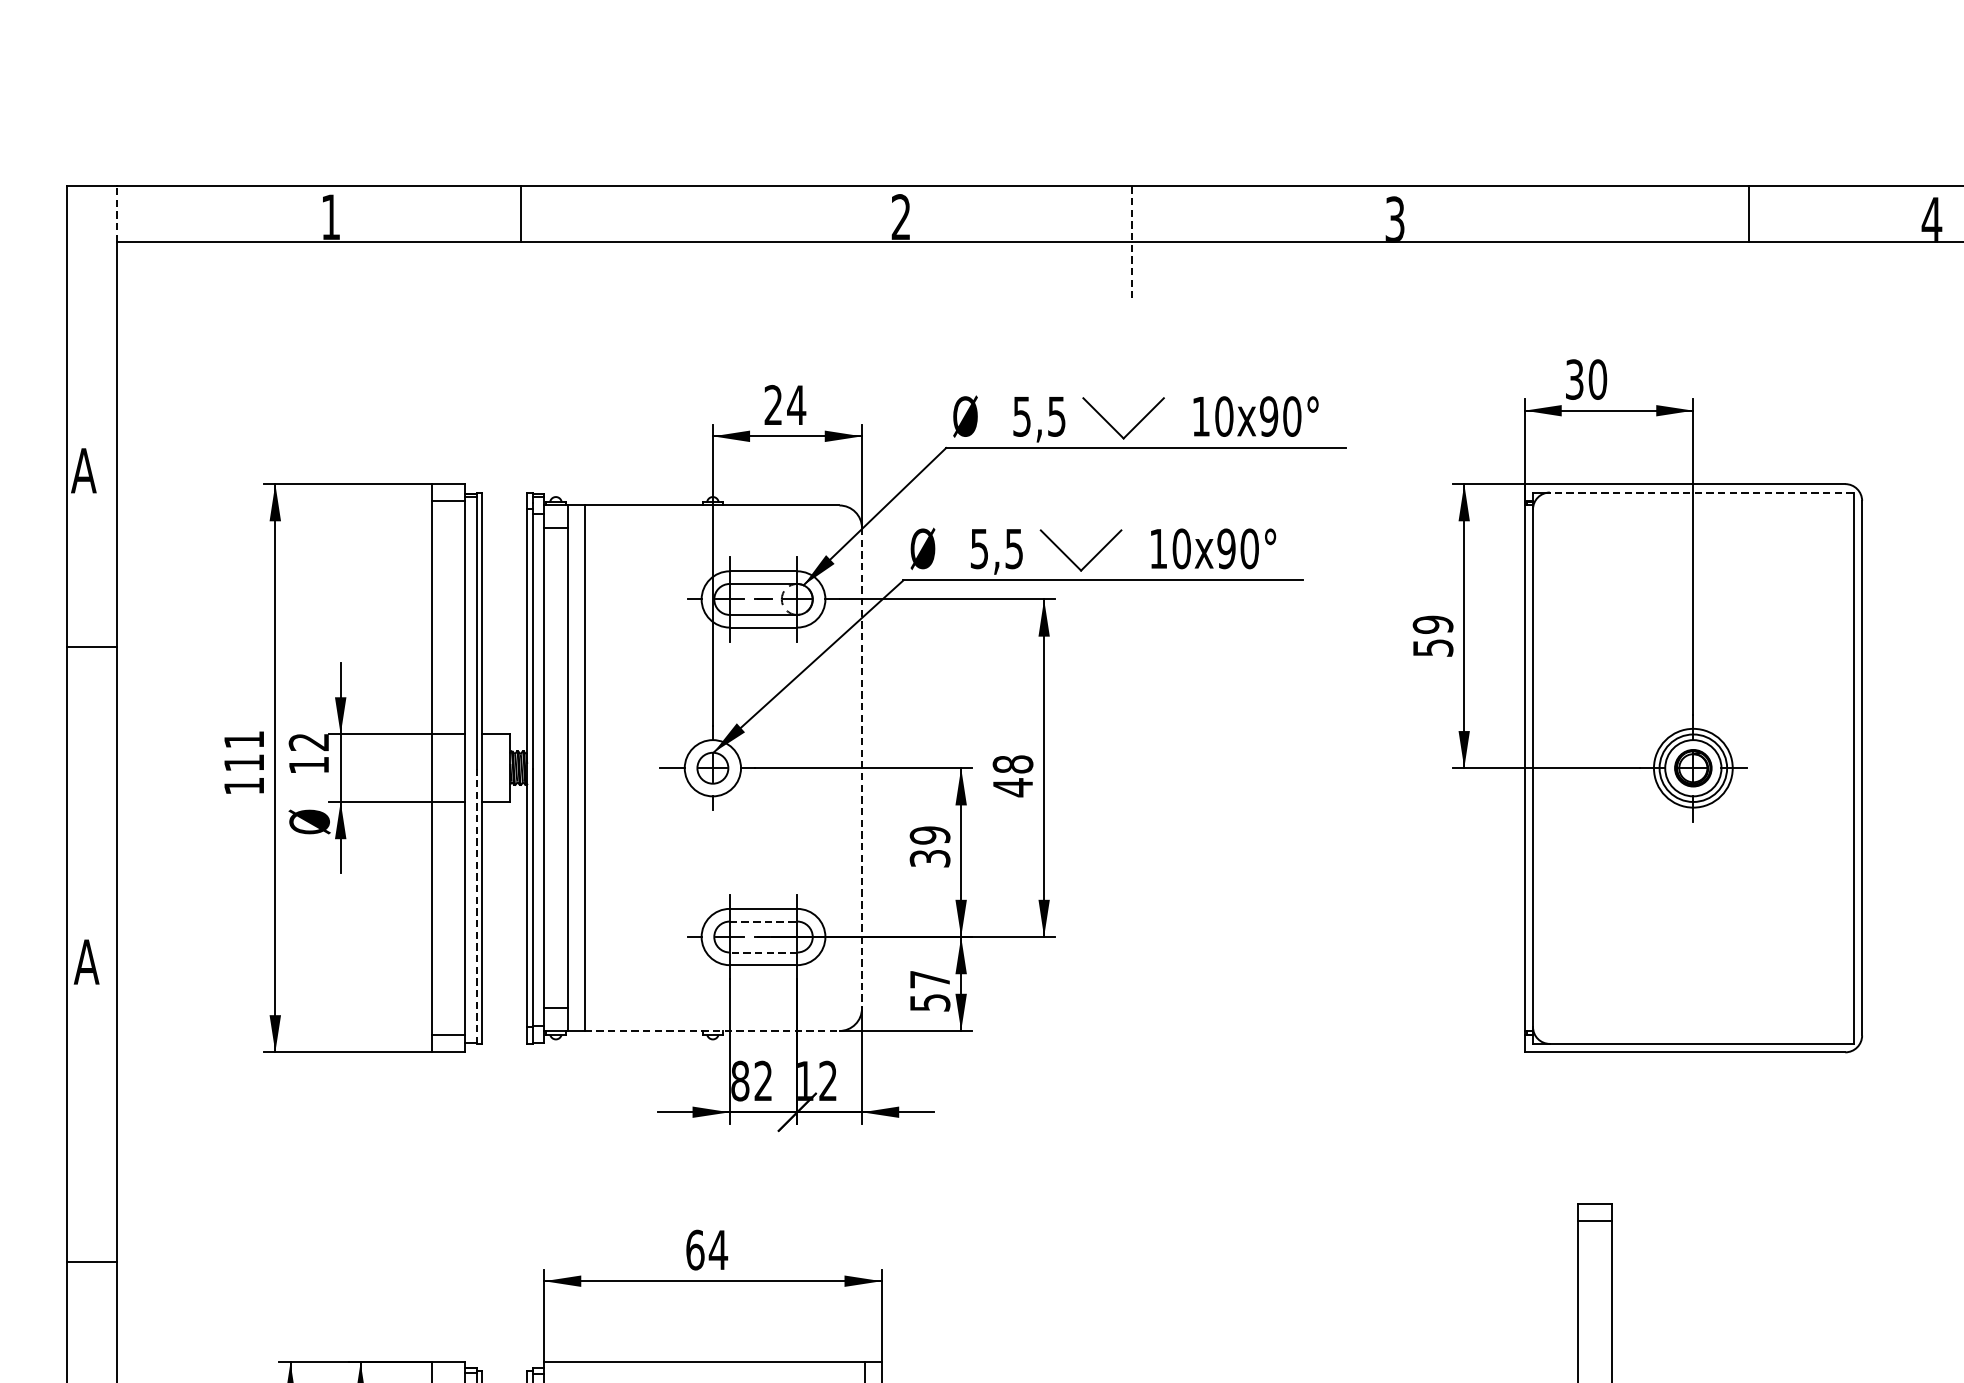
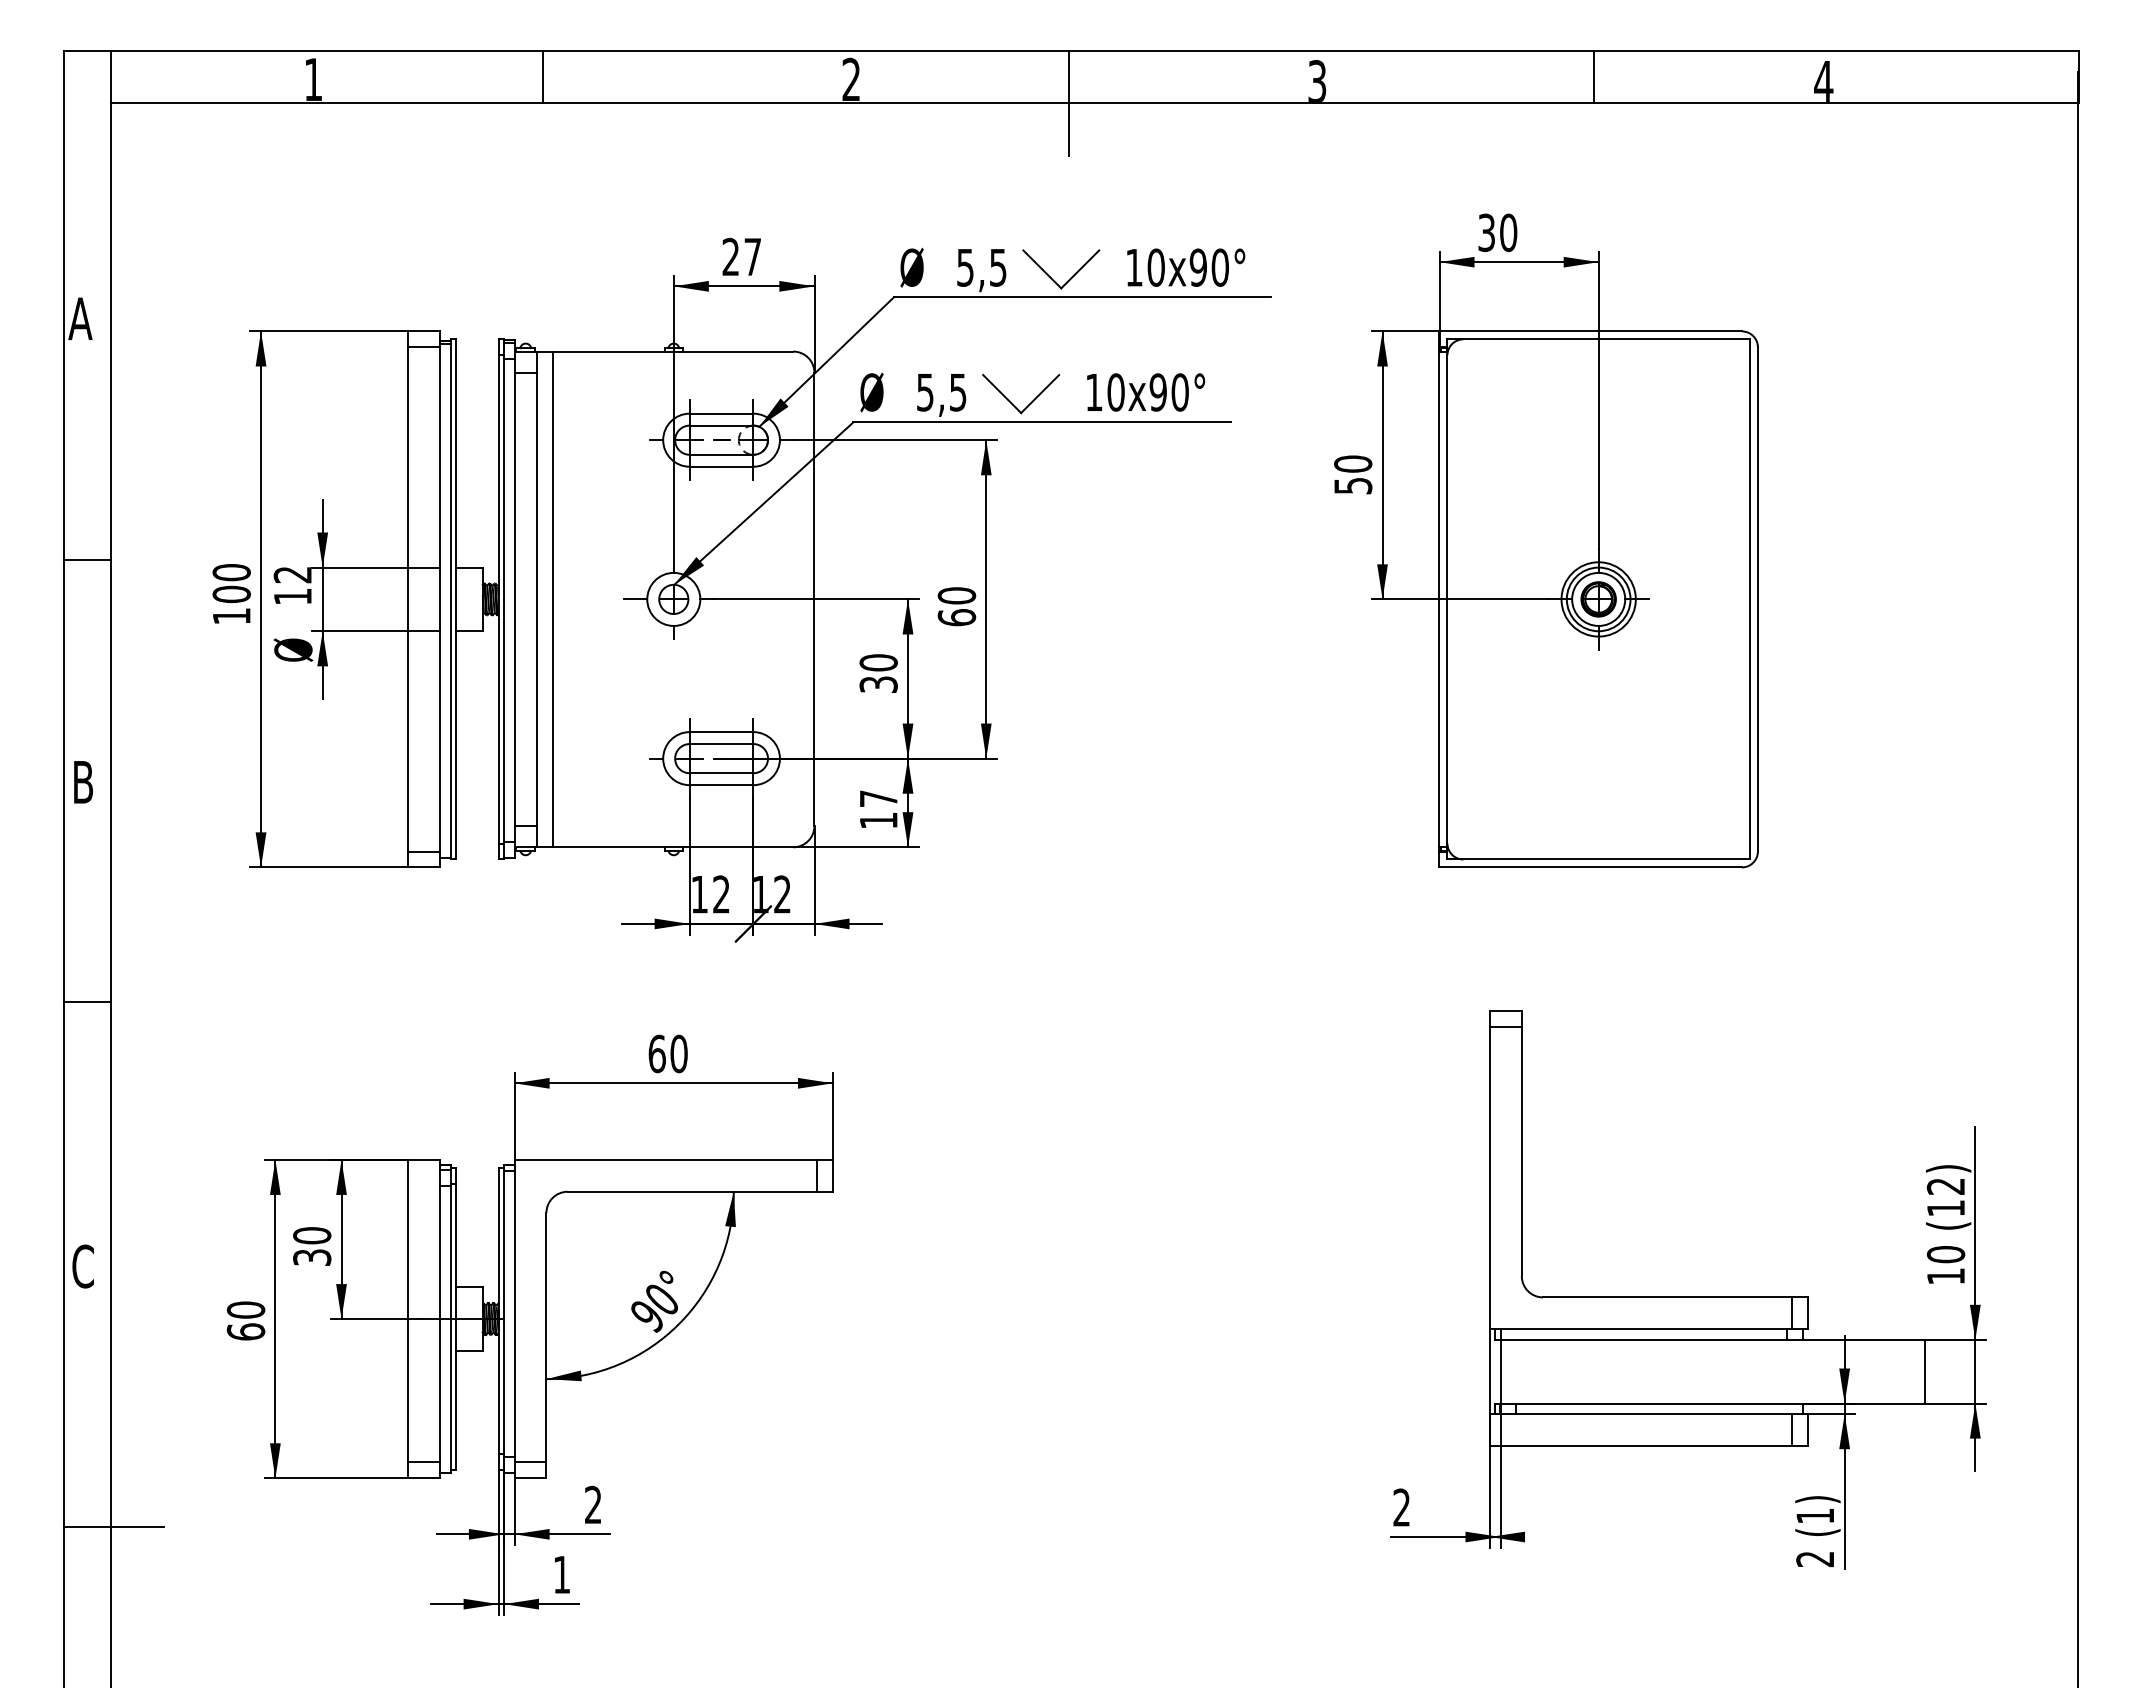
line: (116, 213) -> (111, 76), dashed -> solid
line: (520, 213) -> (543, 76), moved
line: (1749, 213) -> (1594, 76), moved
line: (1131, 242) -> (1068, 103), dashed -> solid
text: (796, 404) -> (752, 256), 24 -> 27
line: (1701, 492) -> (1606, 339), dashed -> solid
text: (1433, 624) -> (1353, 463), 59 -> 50
line: (91, 647) -> (87, 560), moved
text: (244, 751) -> (231, 583), 111 -> 100
line: (862, 768) -> (814, 599), dashed -> solid
text: (1012, 775) -> (956, 606), 48 -> 60
text: (929, 835) -> (878, 662), 39 -> 30
line: (476, 906) -> (450, 729), dashed -> solid
line: (763, 922) -> (721, 744), dashed -> solid
line: (763, 952) -> (721, 773), dashed -> solid
text: (87, 962) -> (83, 782), A -> B
text: (929, 1002) -> (878, 820), 57 -> 17
line: (712, 1031) -> (673, 847), dashed -> solid
text: (740, 1081) -> (699, 894), 82 -> 12
text: (718, 1249) -> (679, 1053), 64 -> 60
line: (91, 1262) -> (87, 1001), moved

